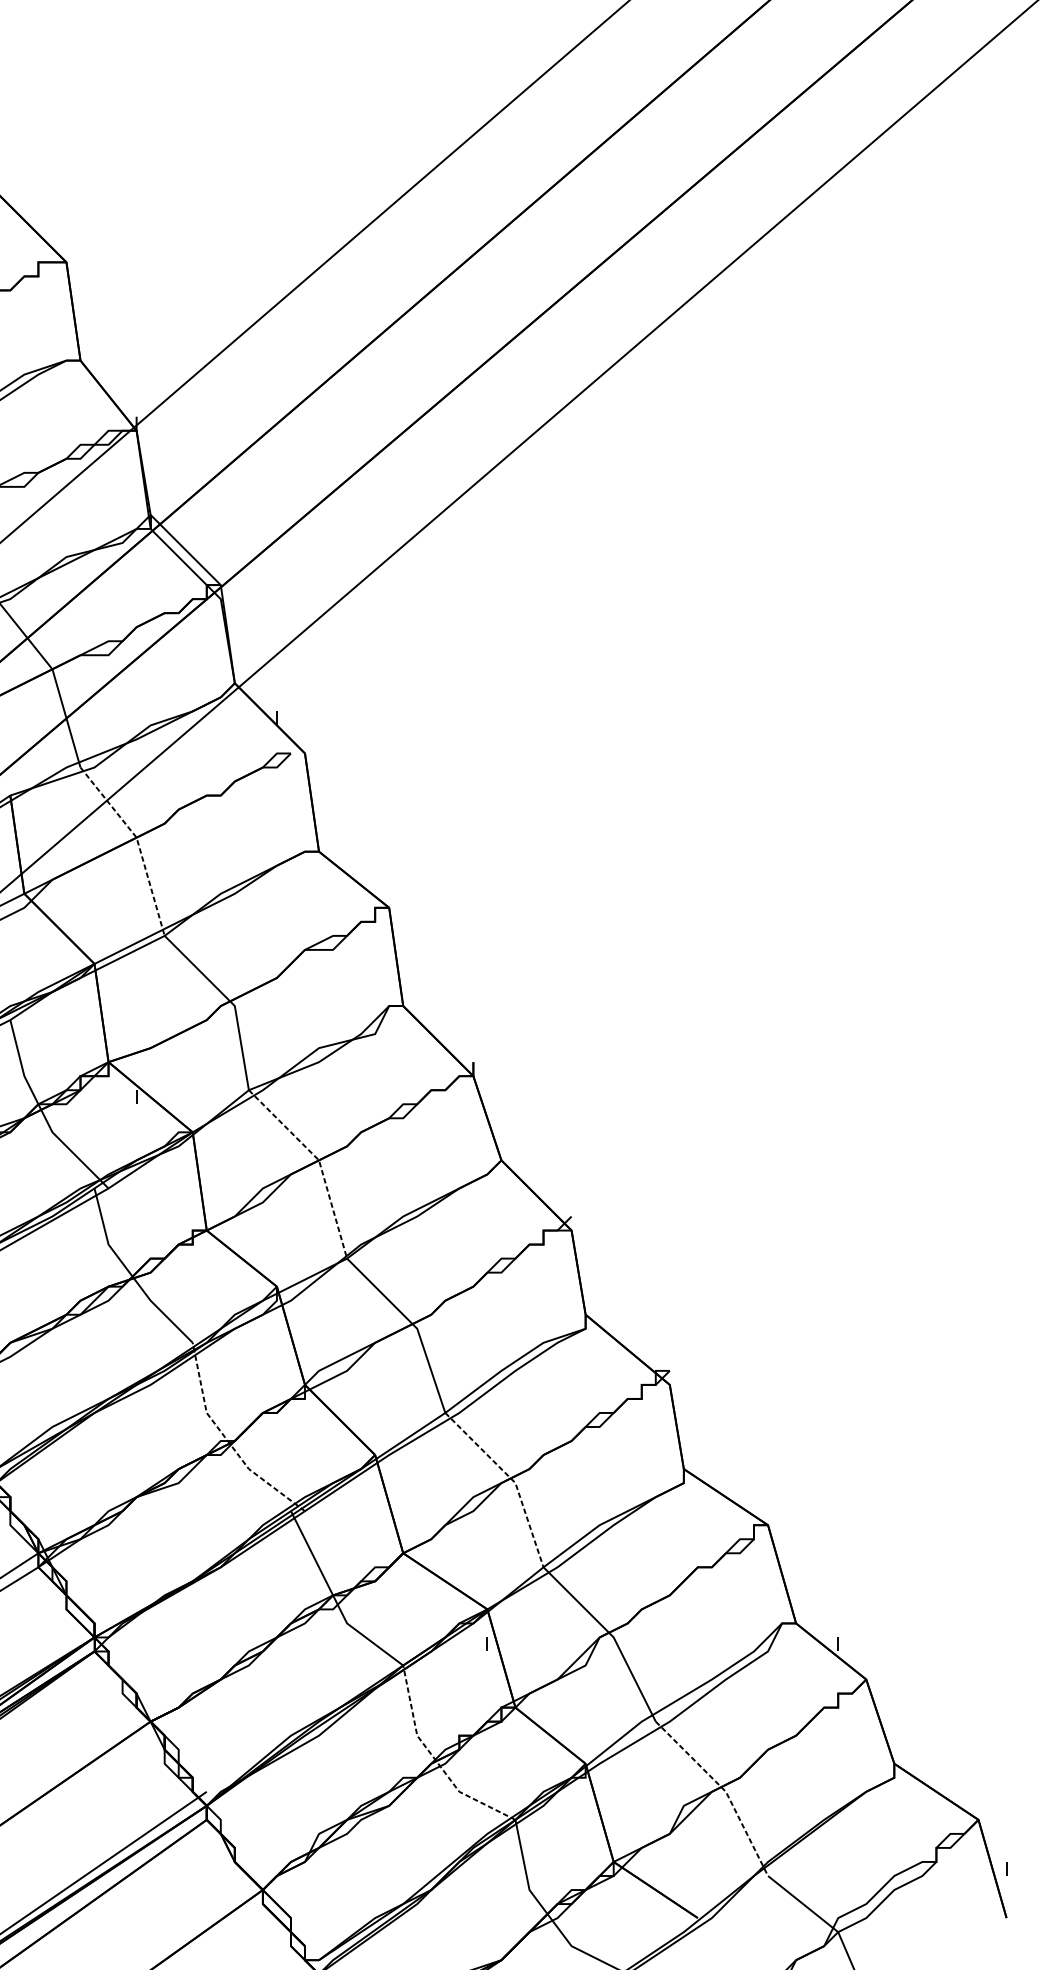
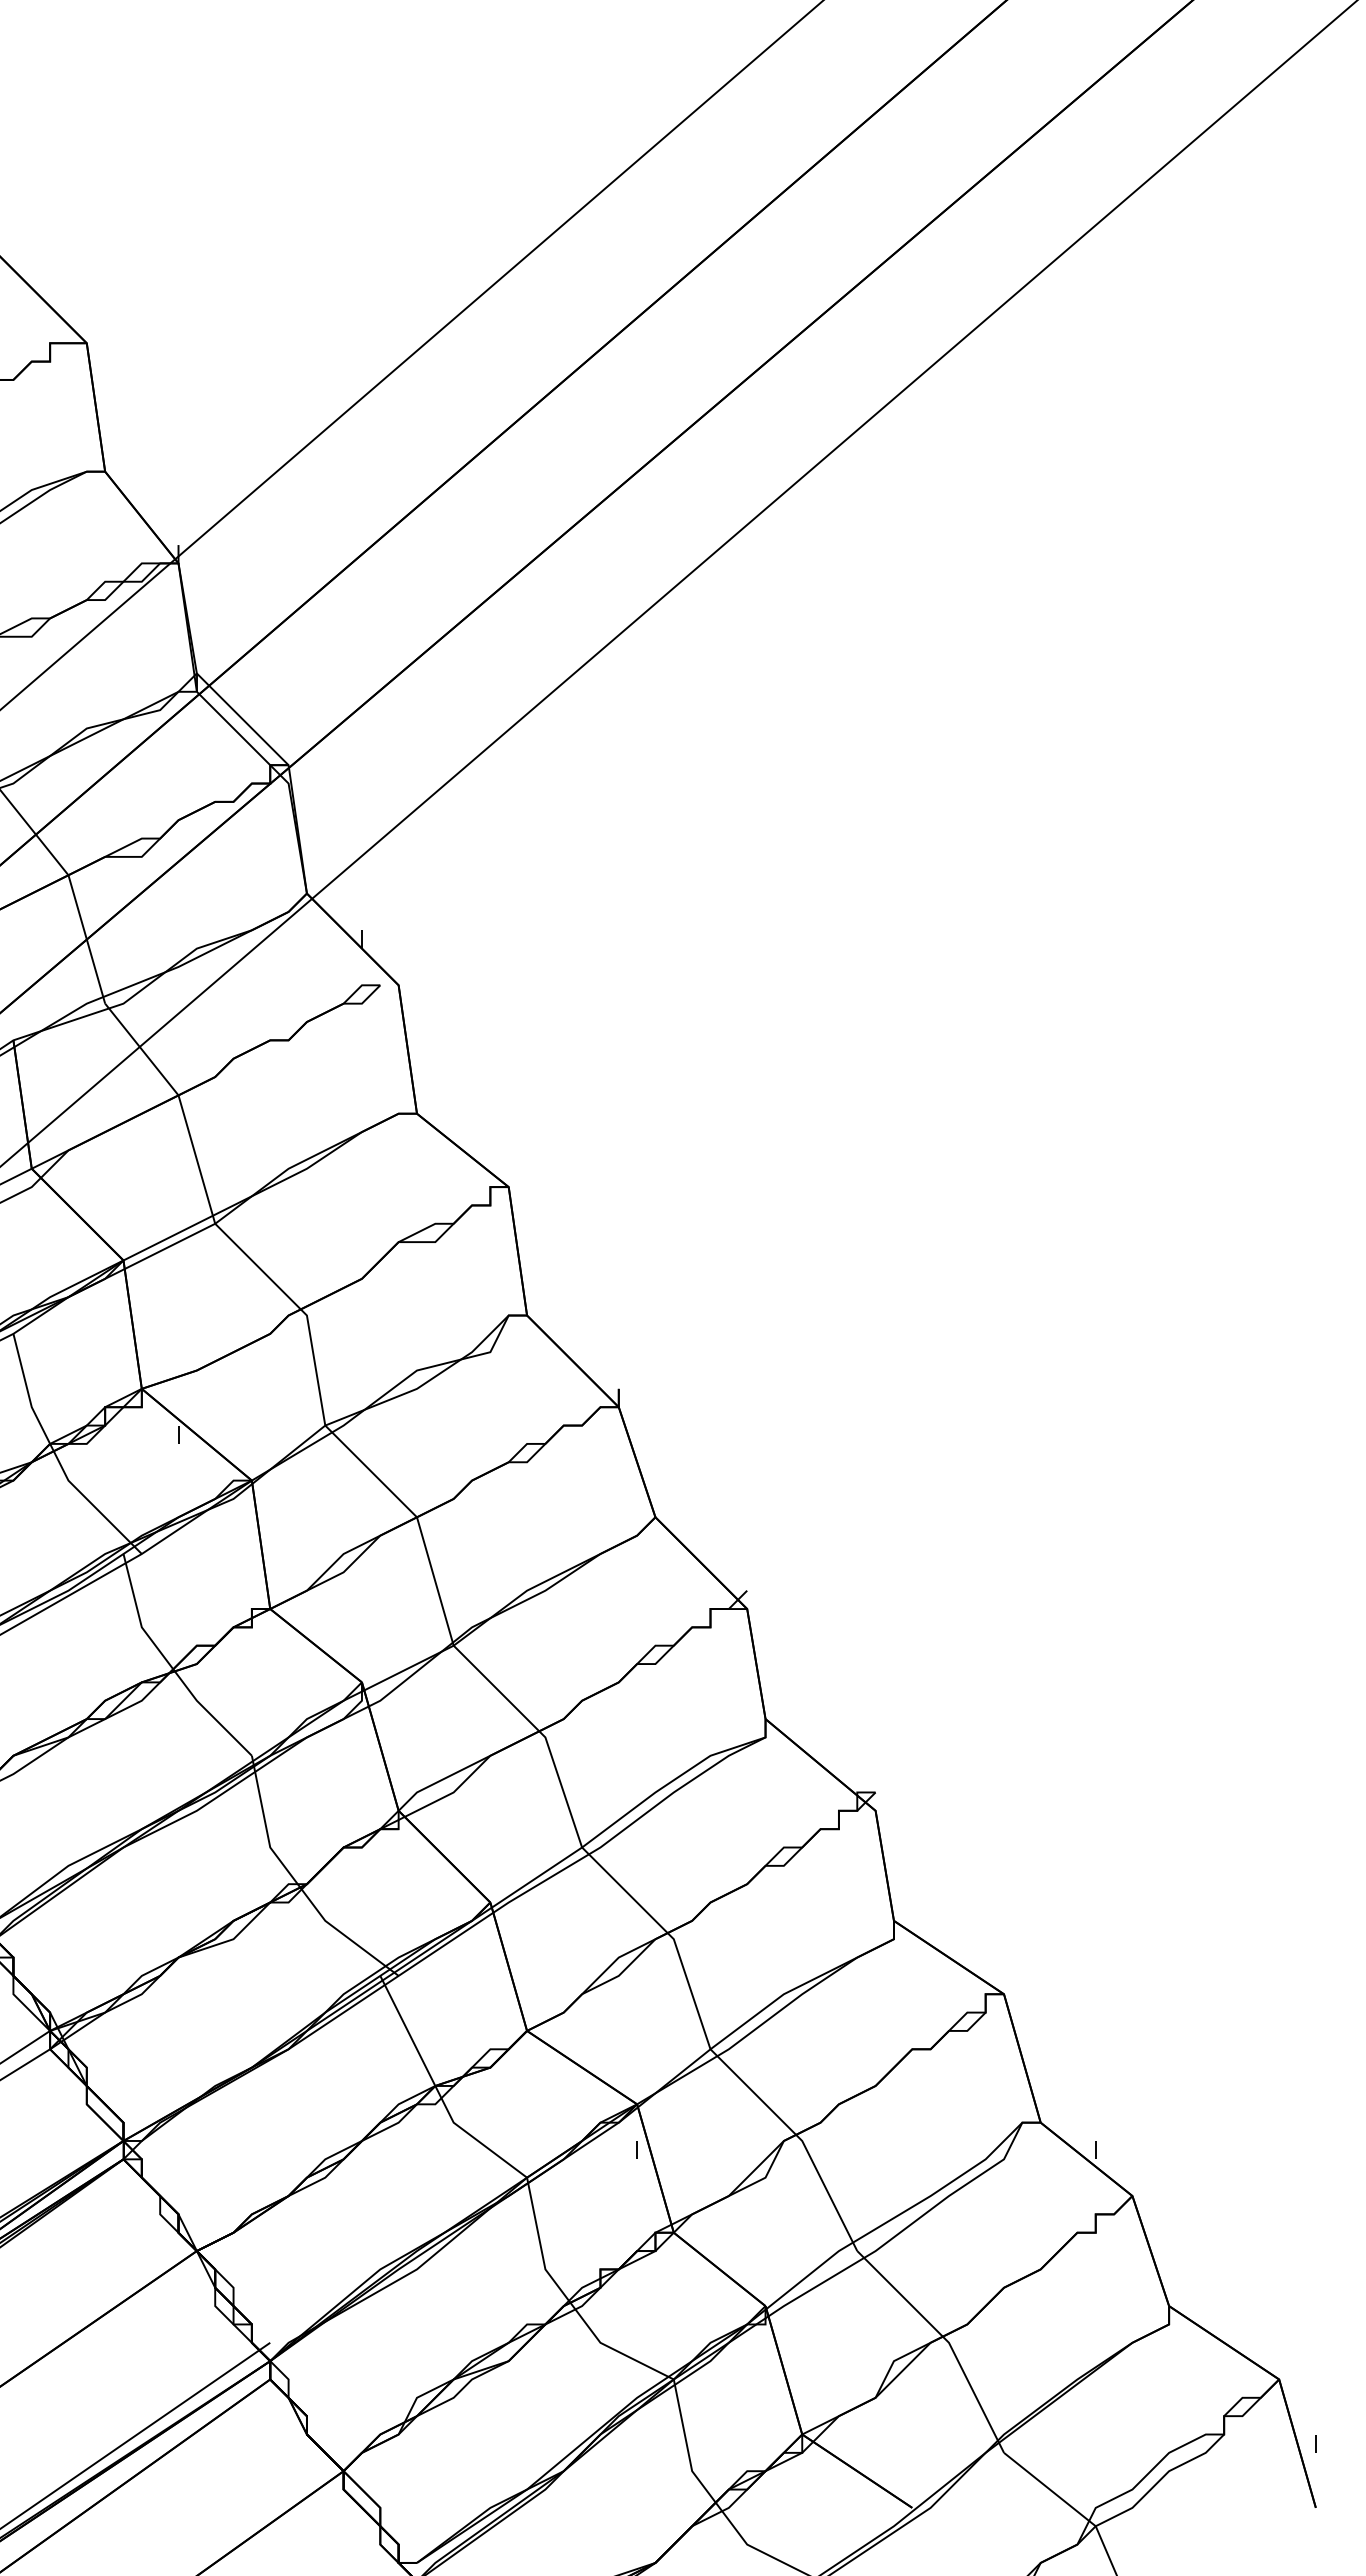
line: (138, 843) -> (180, 1103), dashed -> solid
line: (319, 1162) -> (417, 1519), dashed -> solid
line: (227, 1440) -> (297, 1883), dashed -> solid
line: (512, 1479) -> (669, 1934), dashed -> solid
line: (435, 1760) -> (569, 2301), dashed -> solid
line: (724, 1790) -> (947, 2341), dashed -> solid

